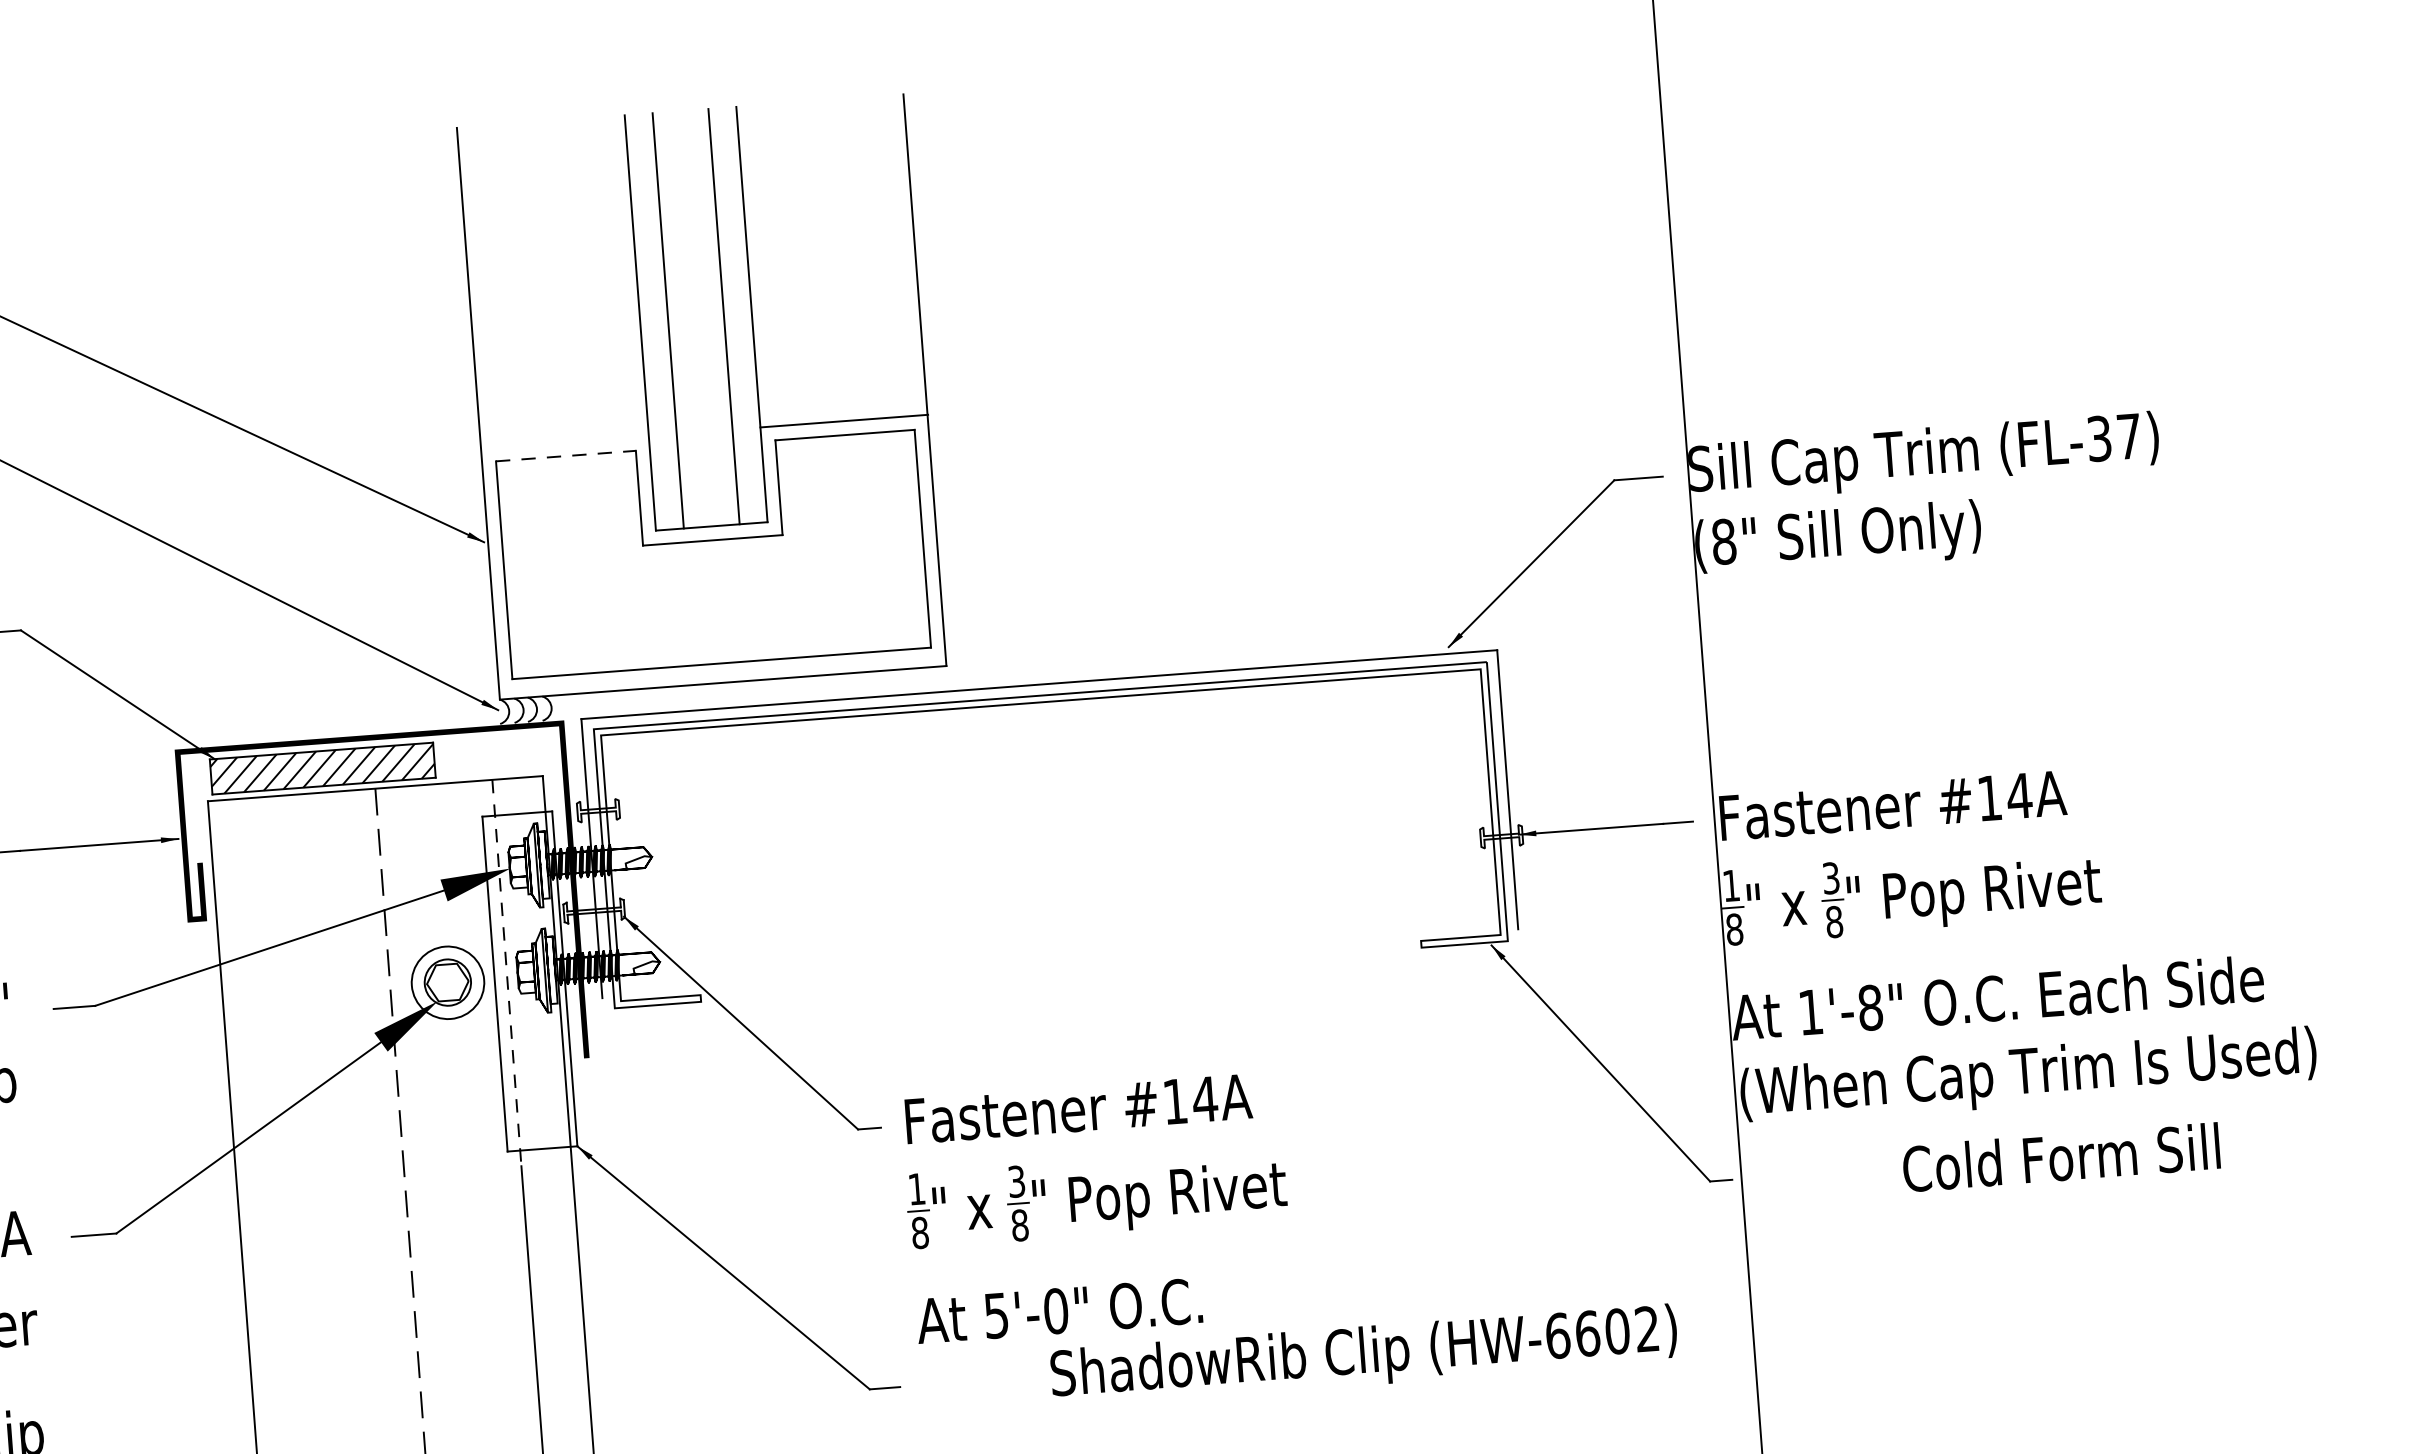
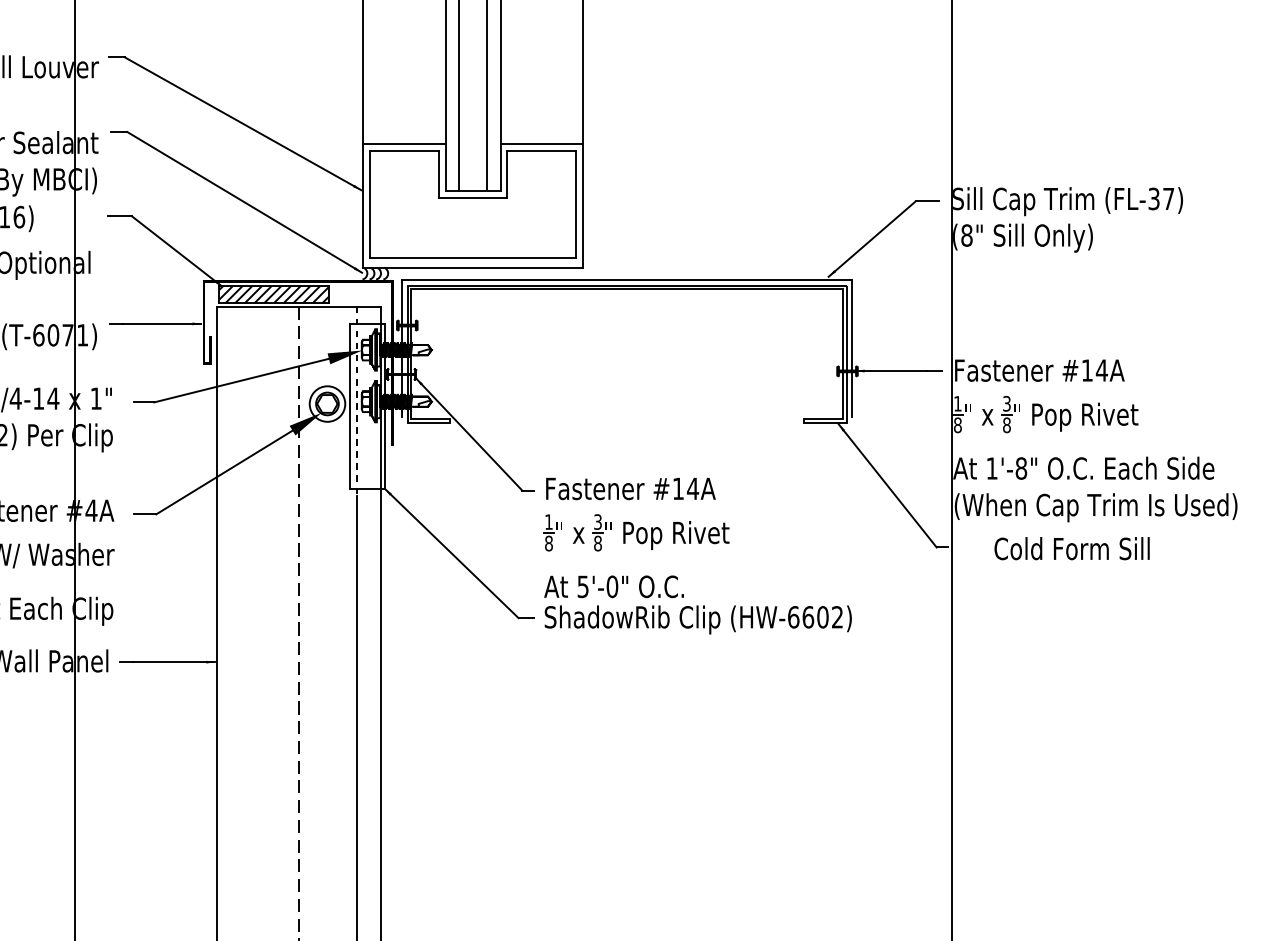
line: (565, 442) -> (404, 144), added
line: (566, 456) -> (404, 151), dashed -> solid
text: (2060, 1157) -> (1071, 548), moved
text: (1362, 1355) -> (697, 619), moved

